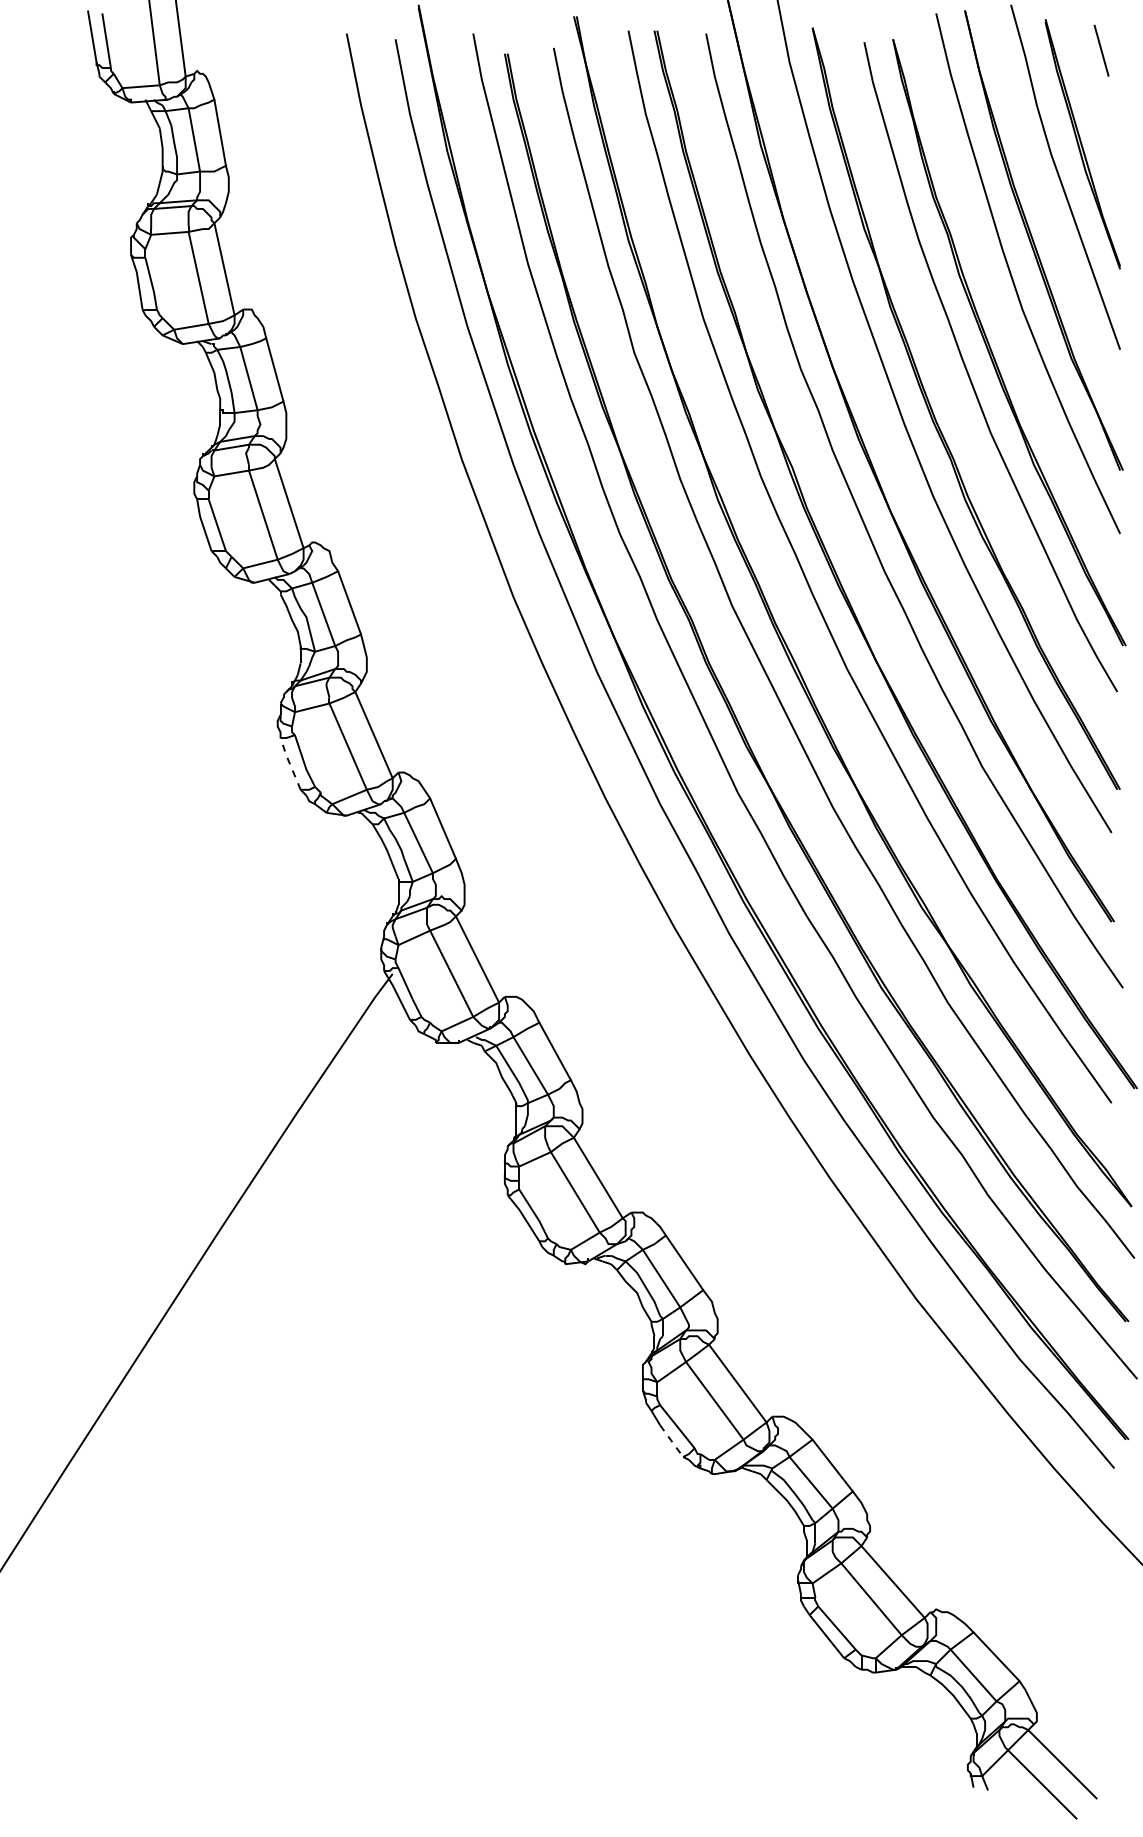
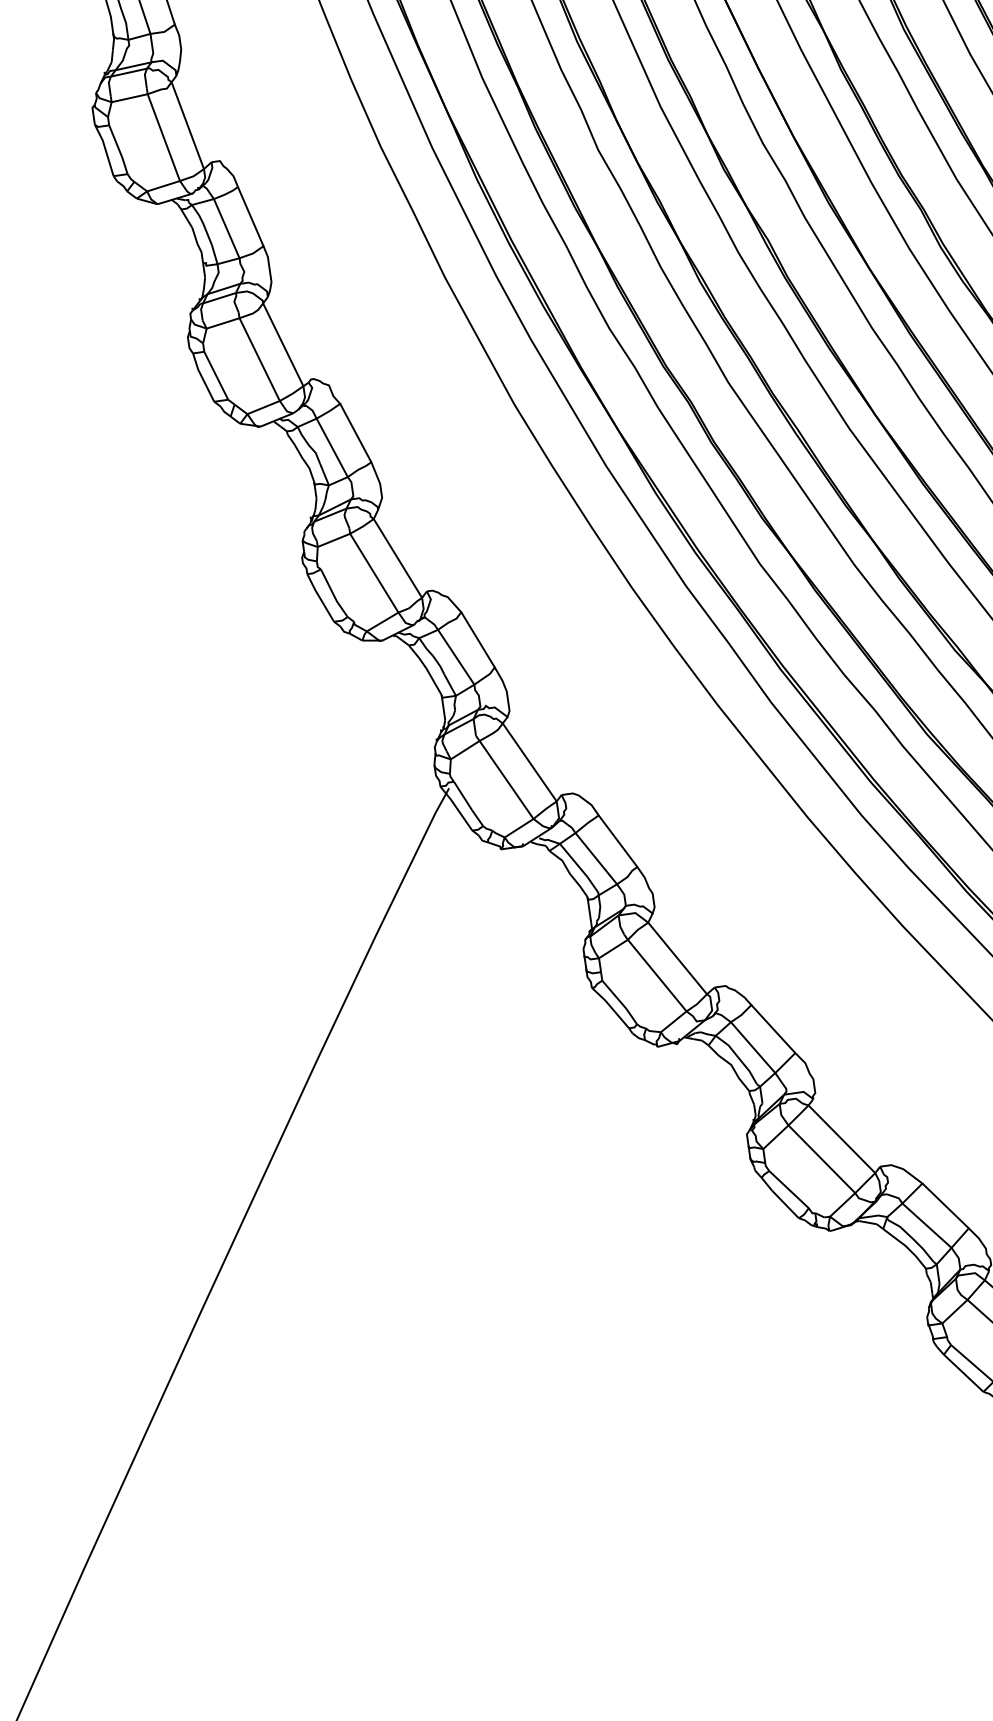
line: (289, 763) -> (319, 597), dashed -> solid
line: (671, 1441) -> (785, 1204), dashed -> solid

